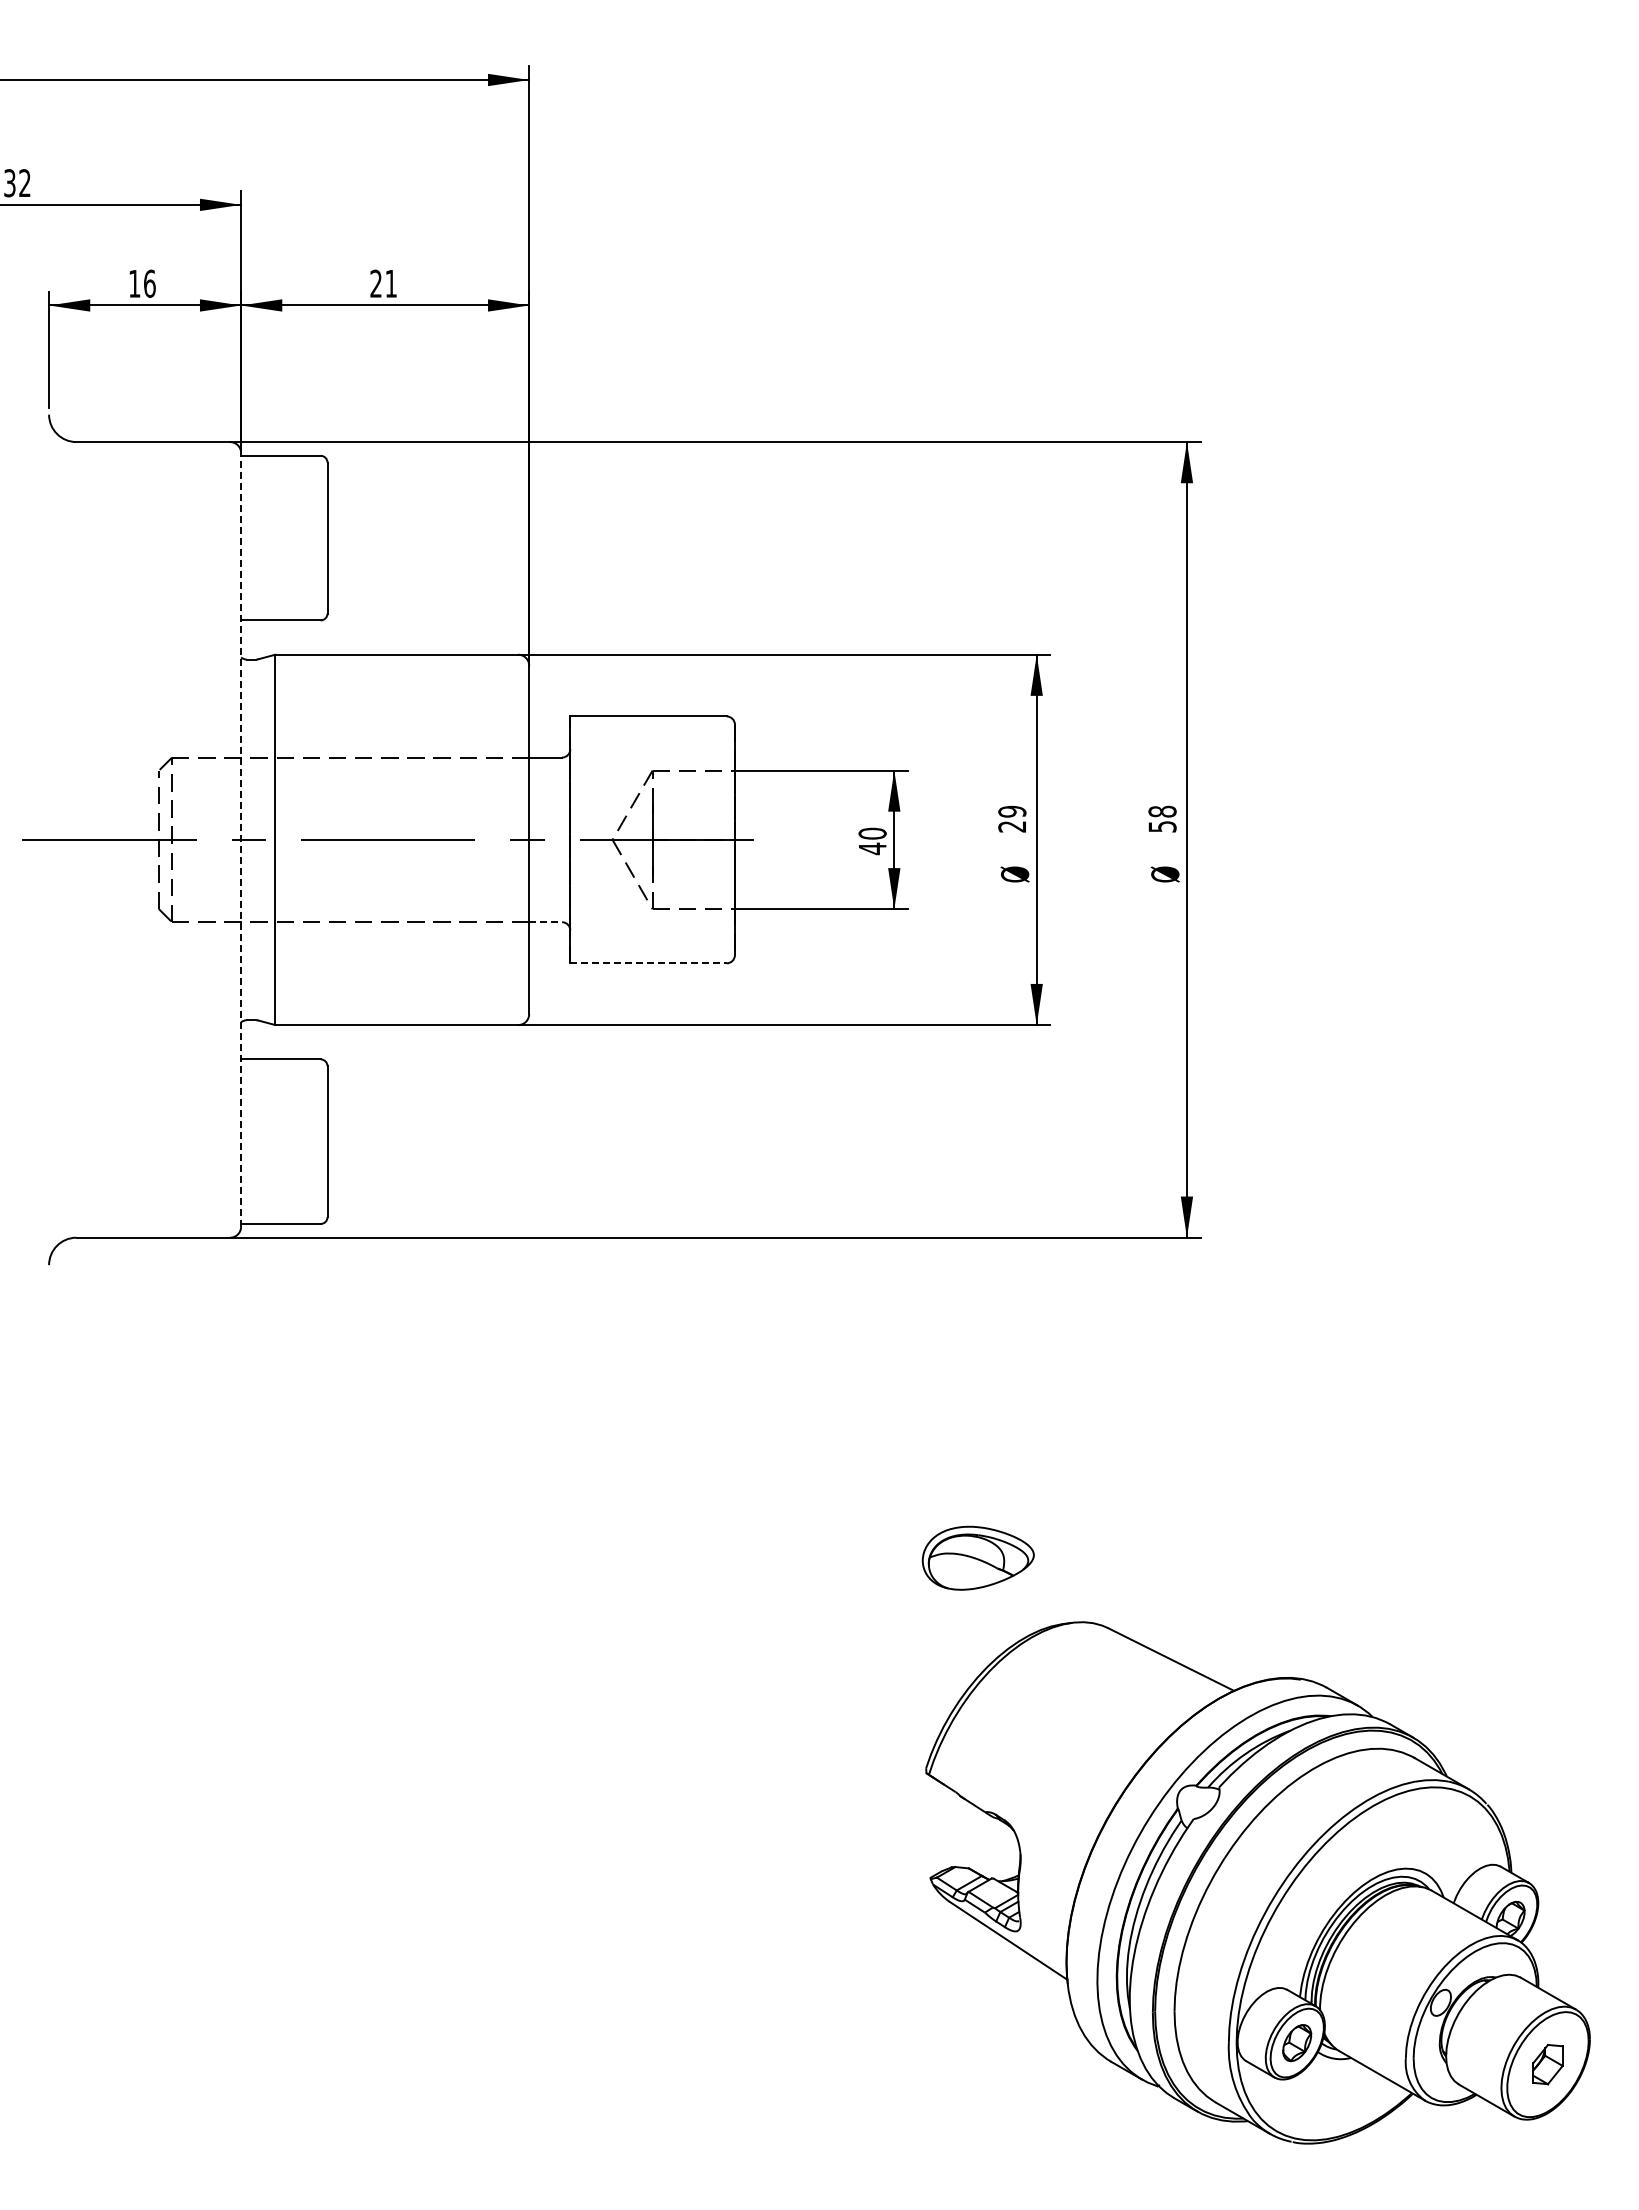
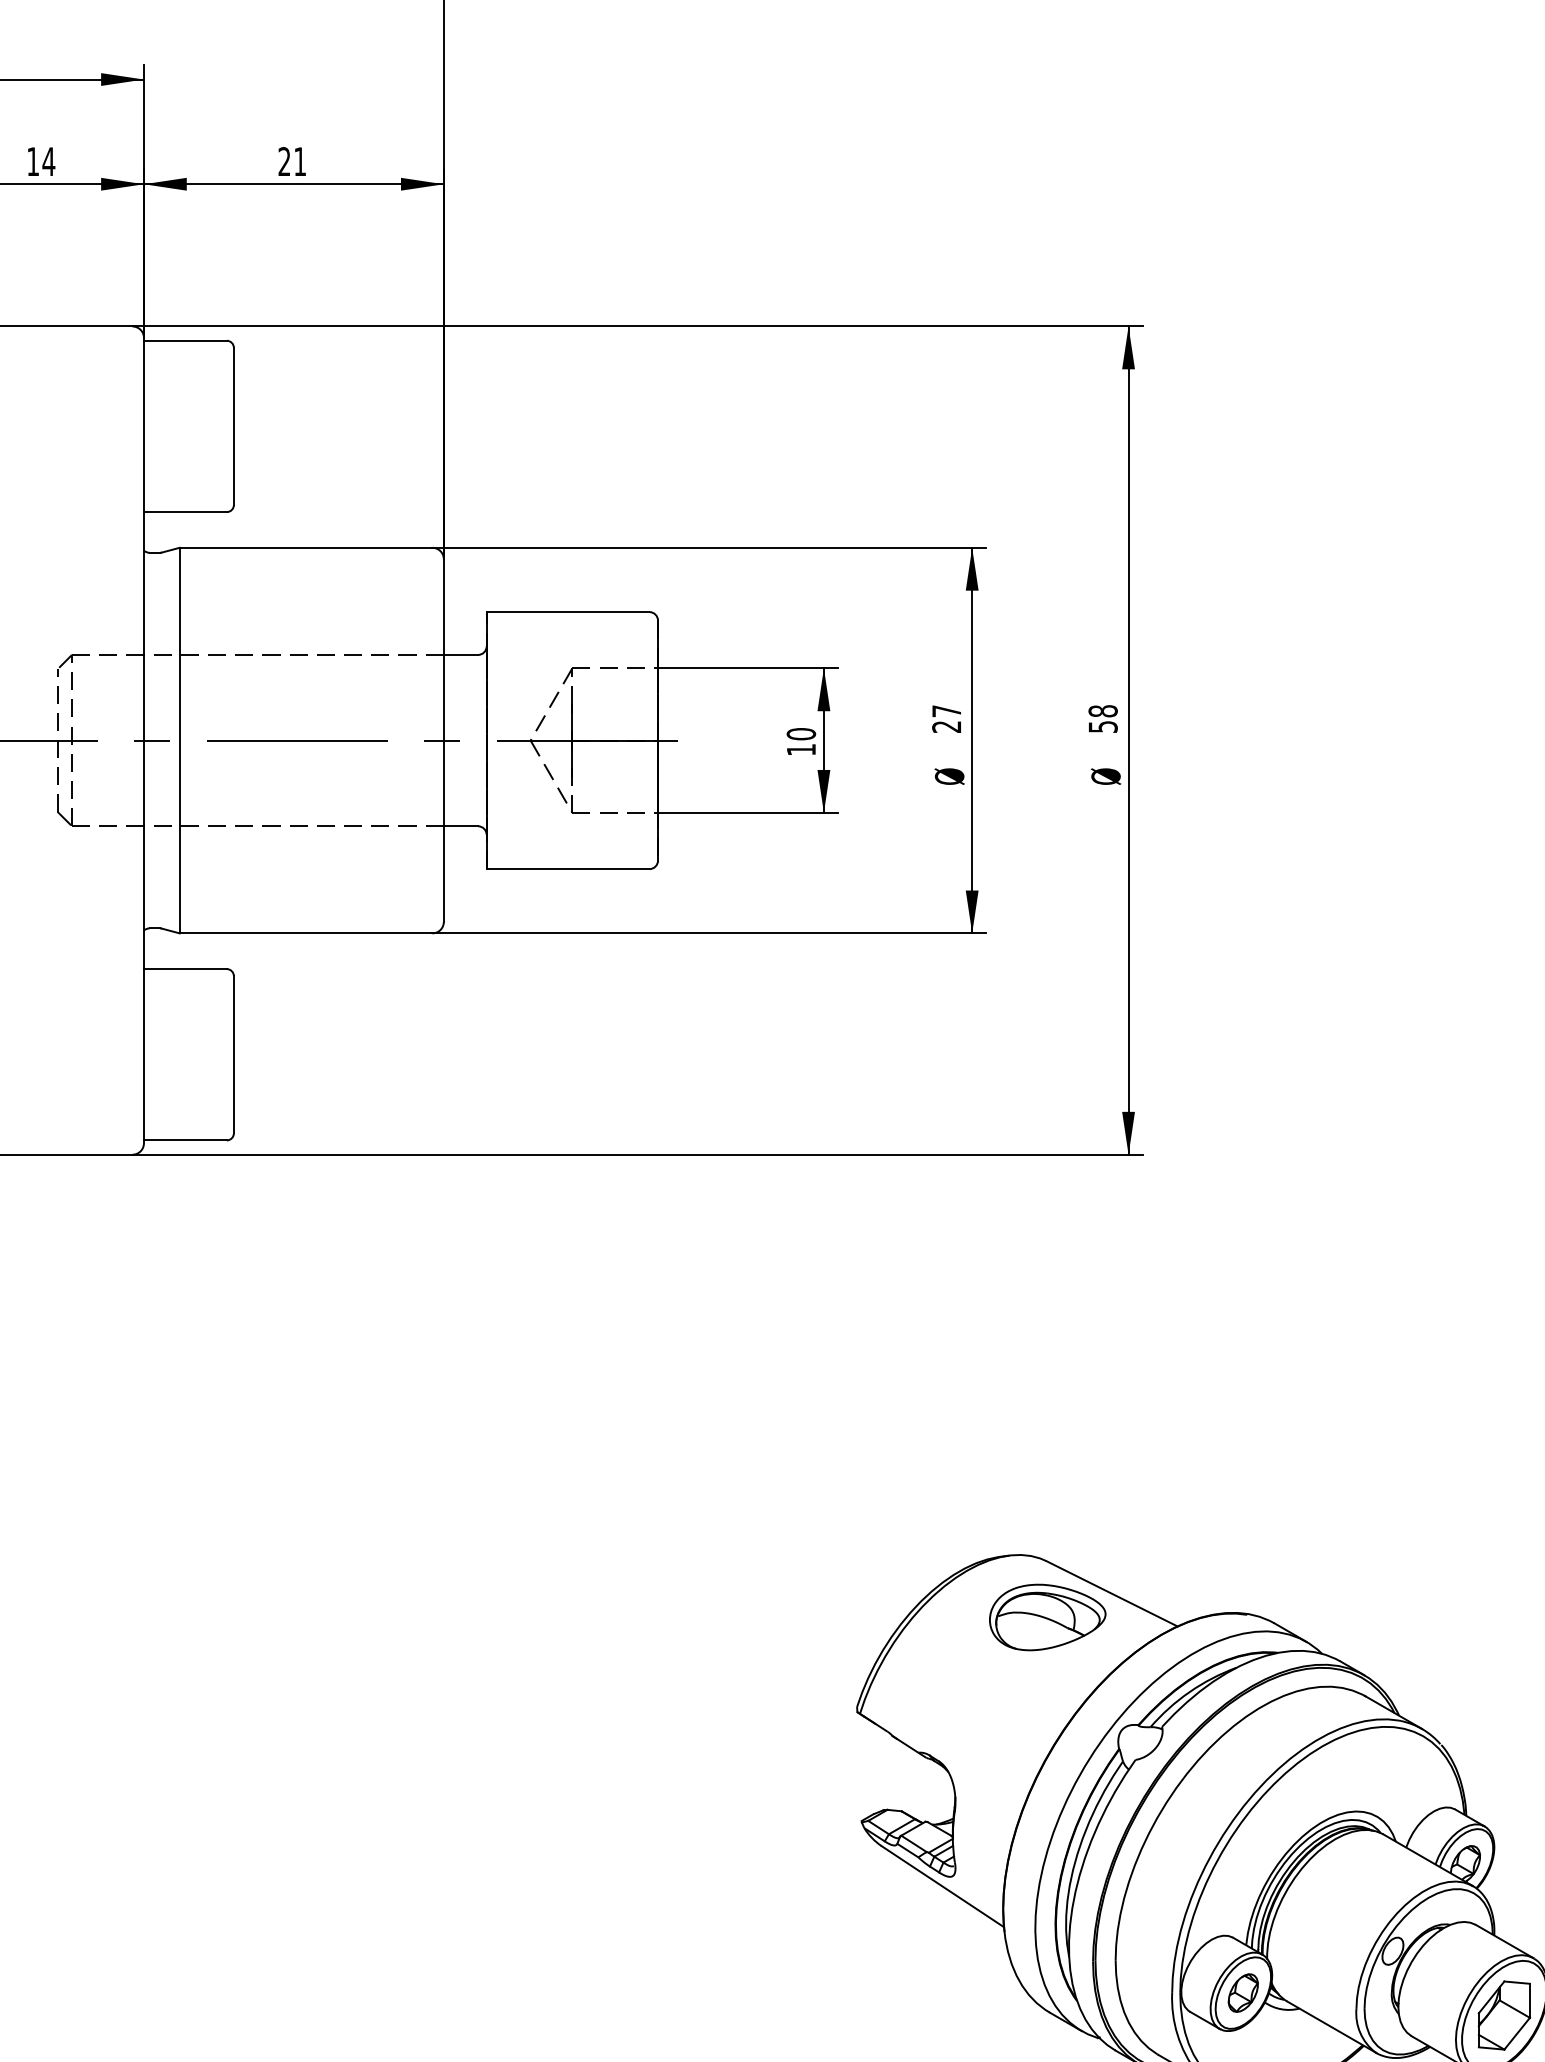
text: (149, 283) -> (48, 161), 16 -> 14
text: (1012, 811) -> (946, 711), 29 -> 27
line: (241, 839) -> (144, 740), dashed -> solid
text: (872, 848) -> (801, 749), 40 -> 10
line: (546, 922) -> (461, 826), dashed -> solid
line: (649, 963) -> (569, 869), dashed -> solid
part: (977, 1557) -> (1046, 1616), moved
part: (1547, 2064) -> (1503, 2015), size x1.67

